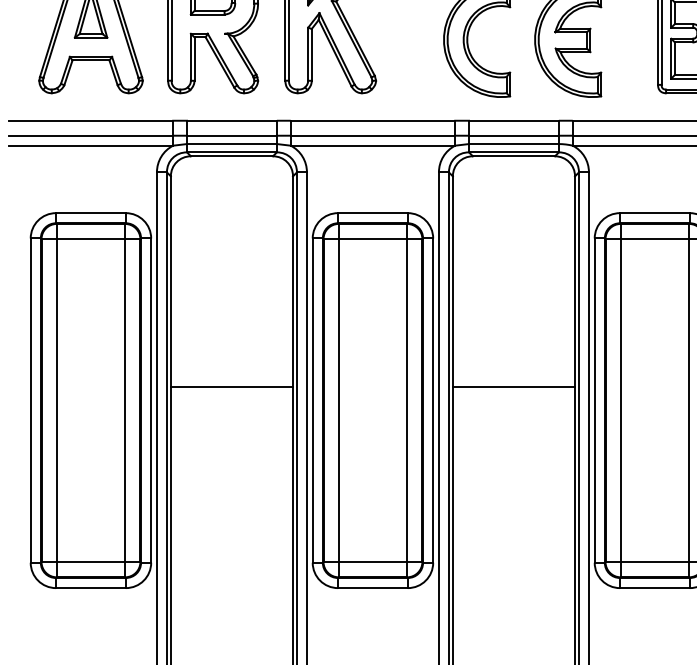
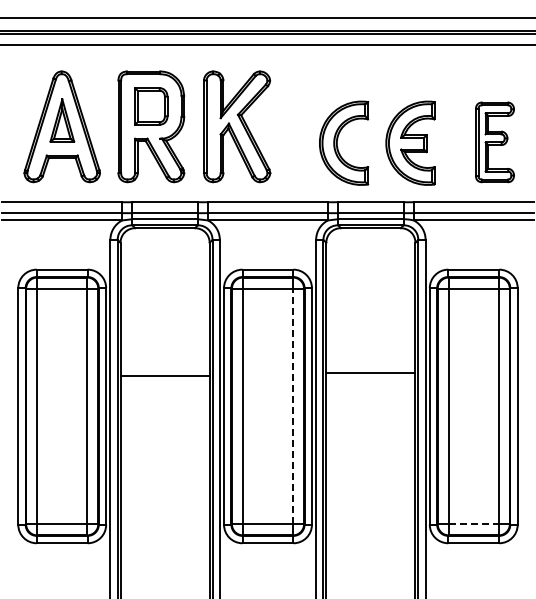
line: (231, 386) -> (164, 375), moved
line: (513, 386) -> (370, 372), moved
line: (406, 400) -> (292, 406), solid -> dashed
line: (654, 562) -> (473, 524), solid -> dashed

